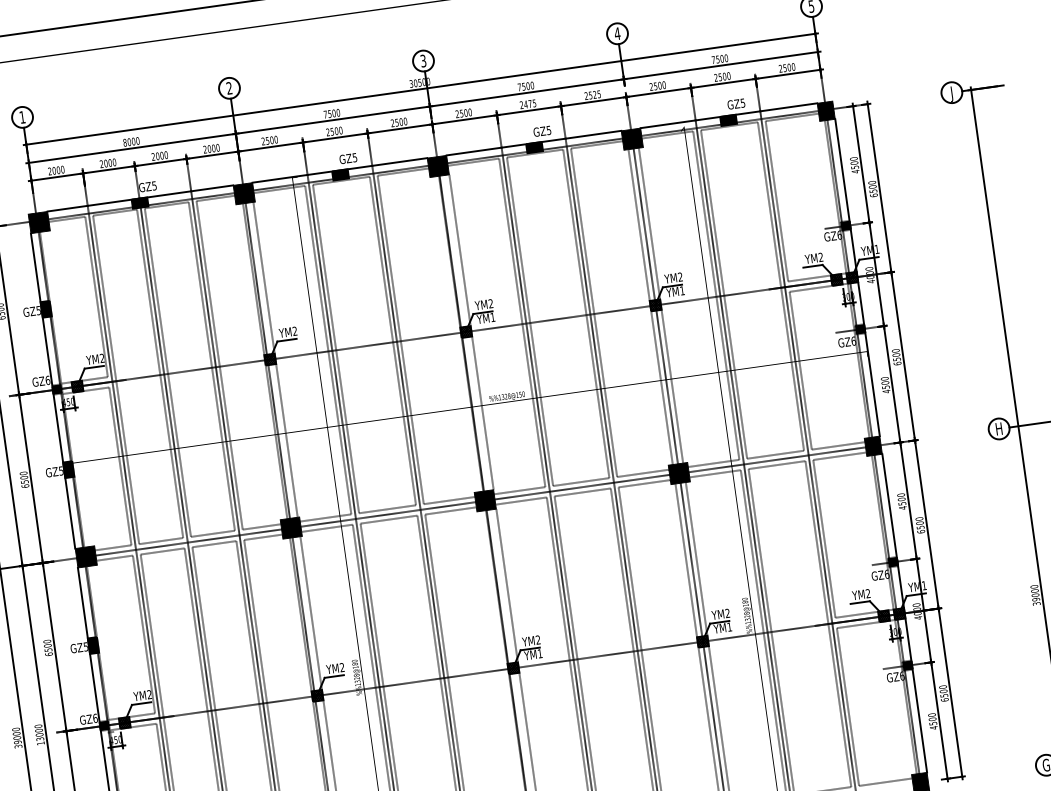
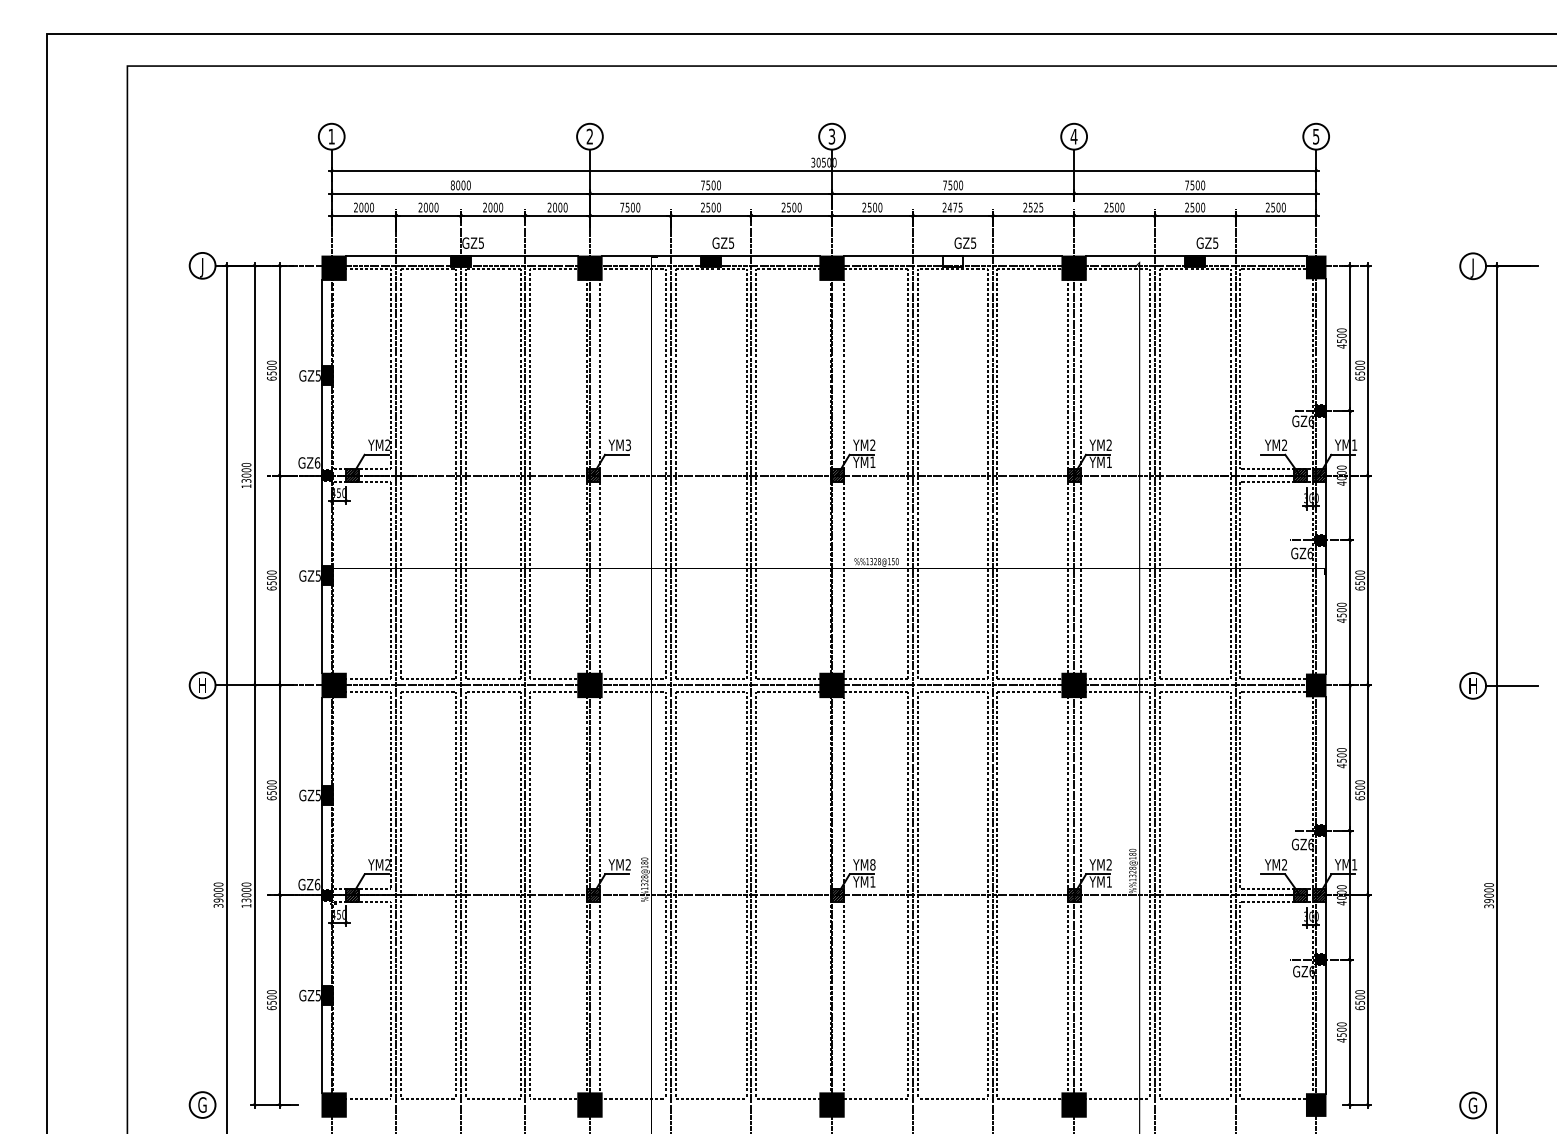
text: (263, 141) -> (622, 207), 2500 -> 7500
fill: (534, 147) -> (952, 261), removed
text: (294, 331) -> (627, 445), YM2 -> YM3
text: (537, 639) -> (872, 864), YM2 -> YM8

